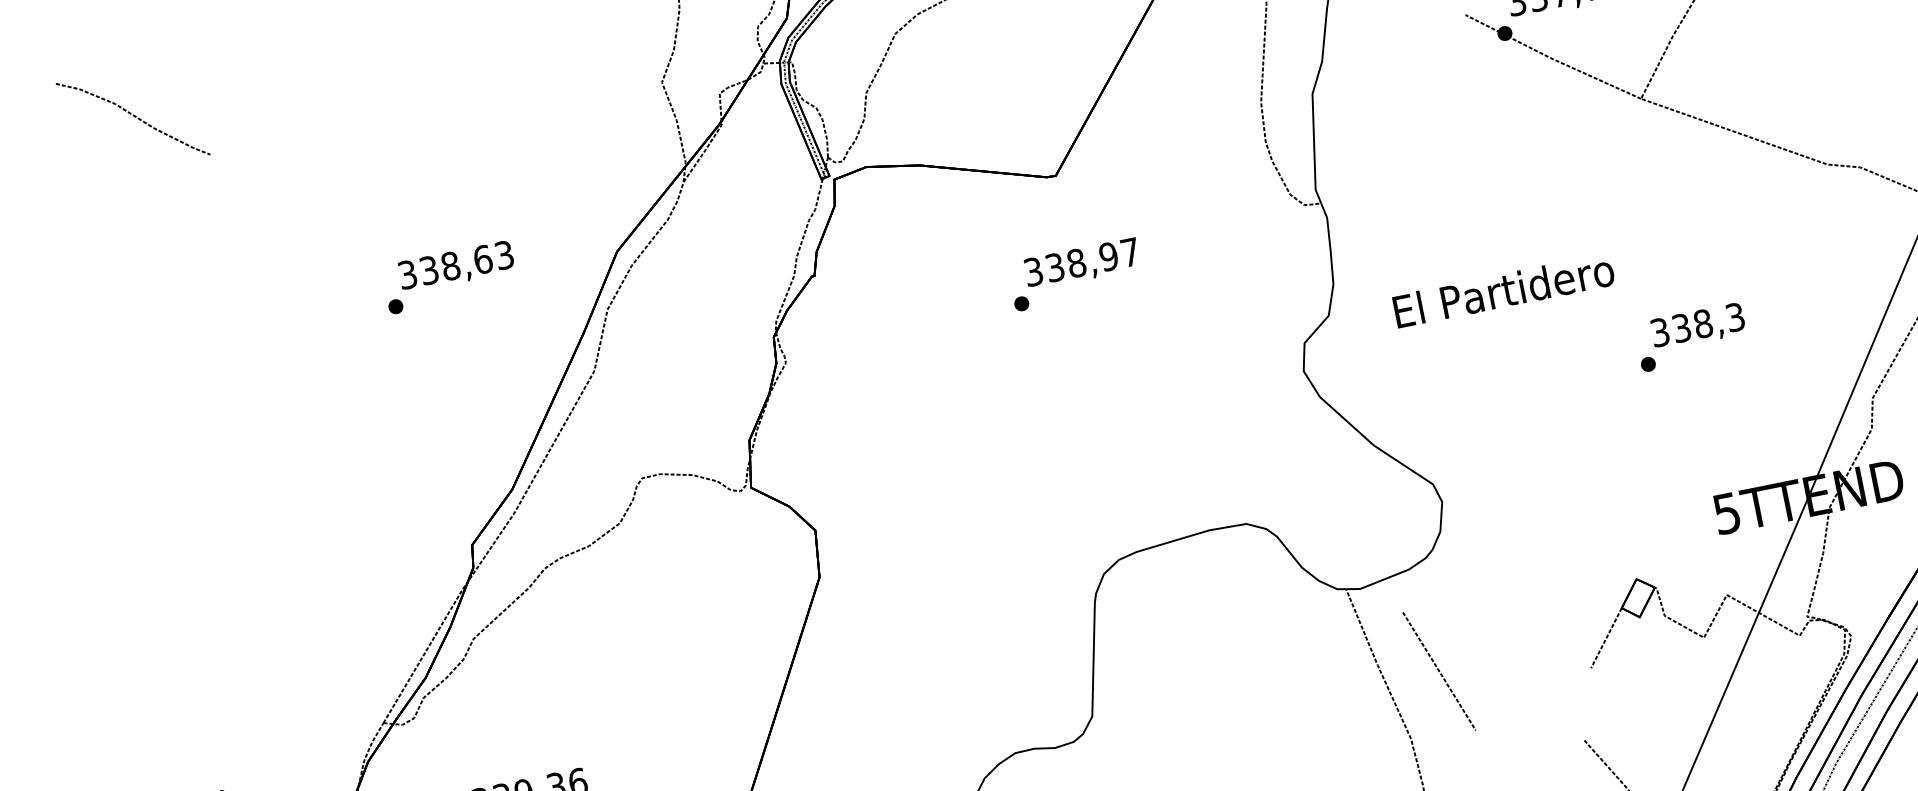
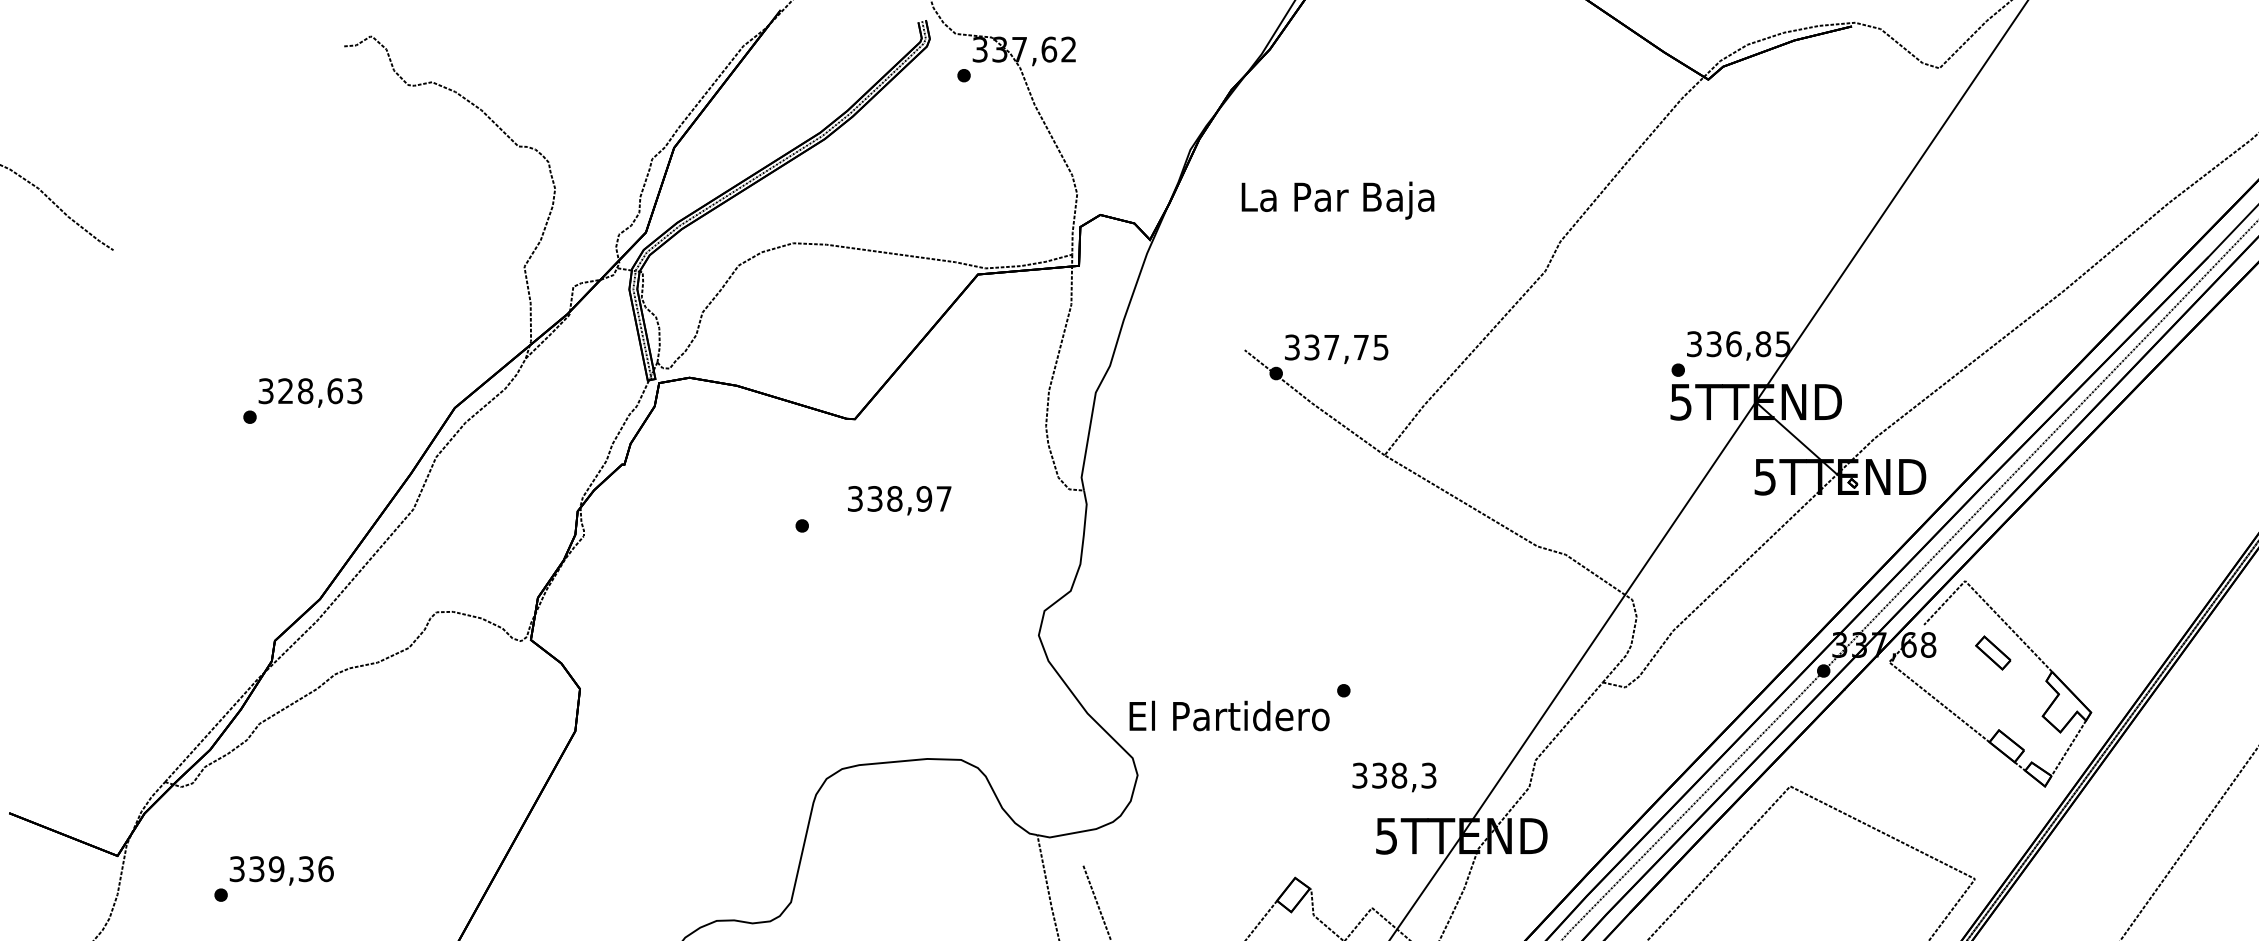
text: (1082, 263) -> (899, 500), moved
text: (428, 270) -> (285, 391), 338,63 -> 328,63
text: (1503, 290) -> (1229, 715), moved
text: (1698, 326) -> (1394, 777), moved

